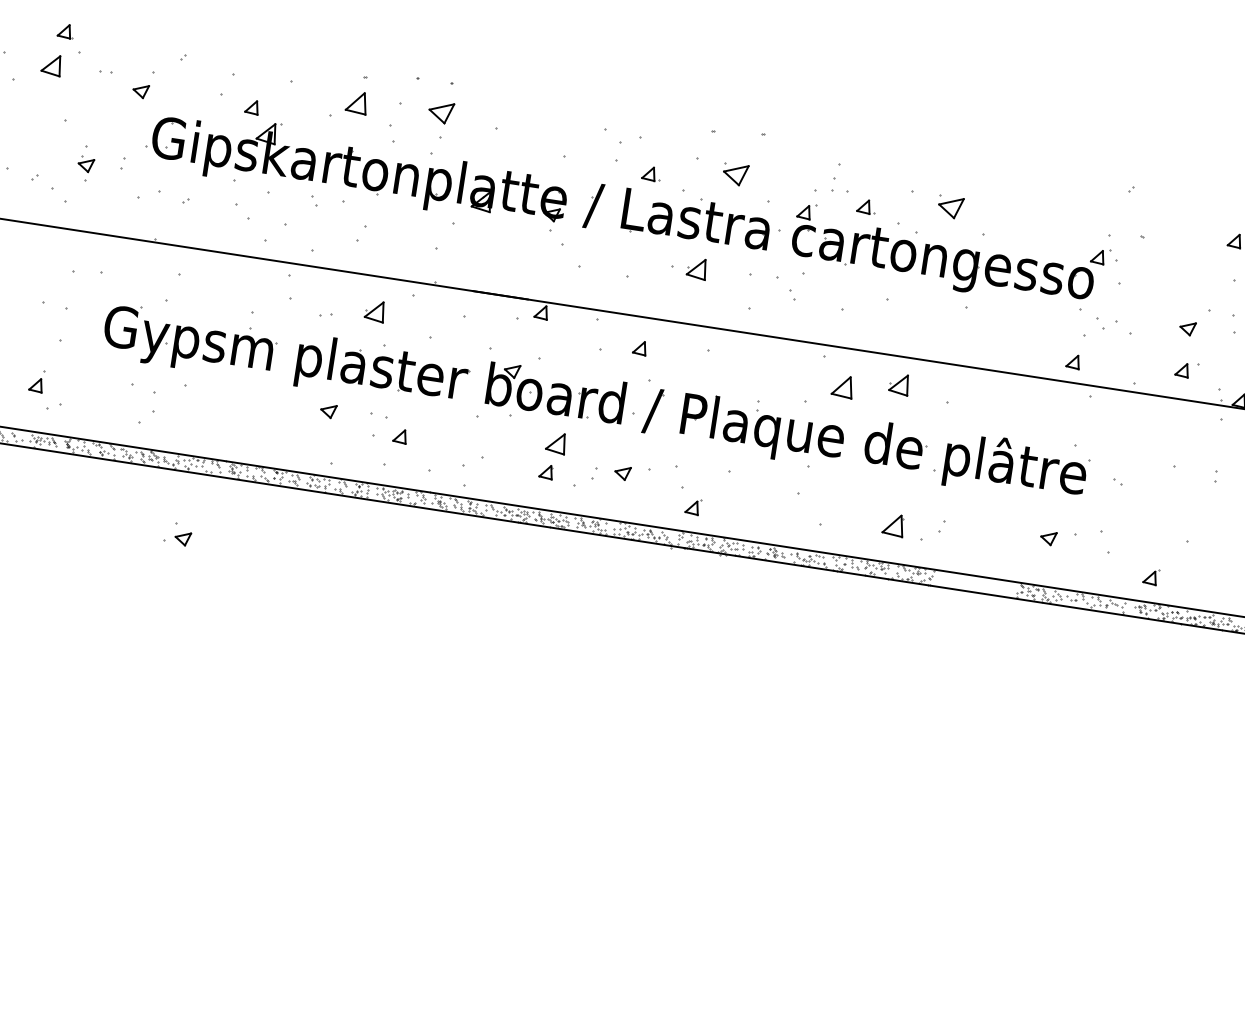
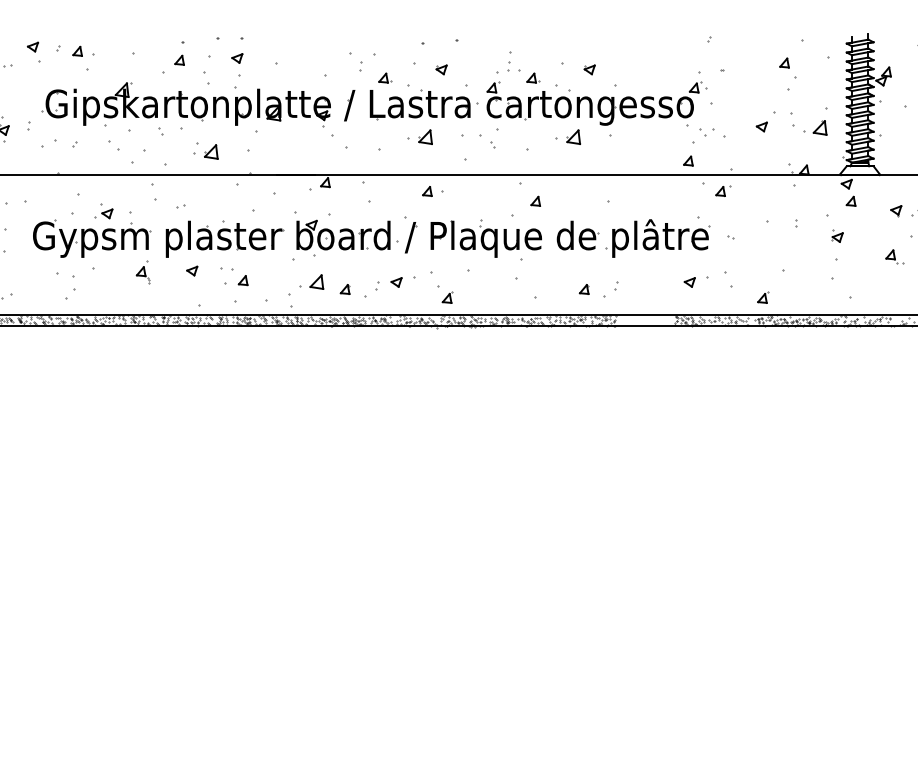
part: (140, 90) -> (32, 46), moved
part: (356, 101) -> (179, 59), size x0.62
part: (252, 105) -> (77, 50), moved
part: (441, 112) -> (237, 58), size x0.62
part: (618, 151) -> (360, 66), size x0.62
part: (735, 173) -> (441, 69), size x0.62
part: (950, 206) -> (589, 69), size x0.62
part: (375, 310) -> (211, 151), moved
part: (640, 348) -> (427, 191), moved
part: (1186, 369) -> (723, 190), moved
part: (899, 383) -> (573, 136), moved
part: (842, 384) -> (535, 200), size x0.62
part: (255, 402) -> (142, 272), added
part: (555, 442) -> (316, 281), moved
part: (892, 524) -> (583, 289), size x0.62
part: (177, 534) -> (103, 211), moved

